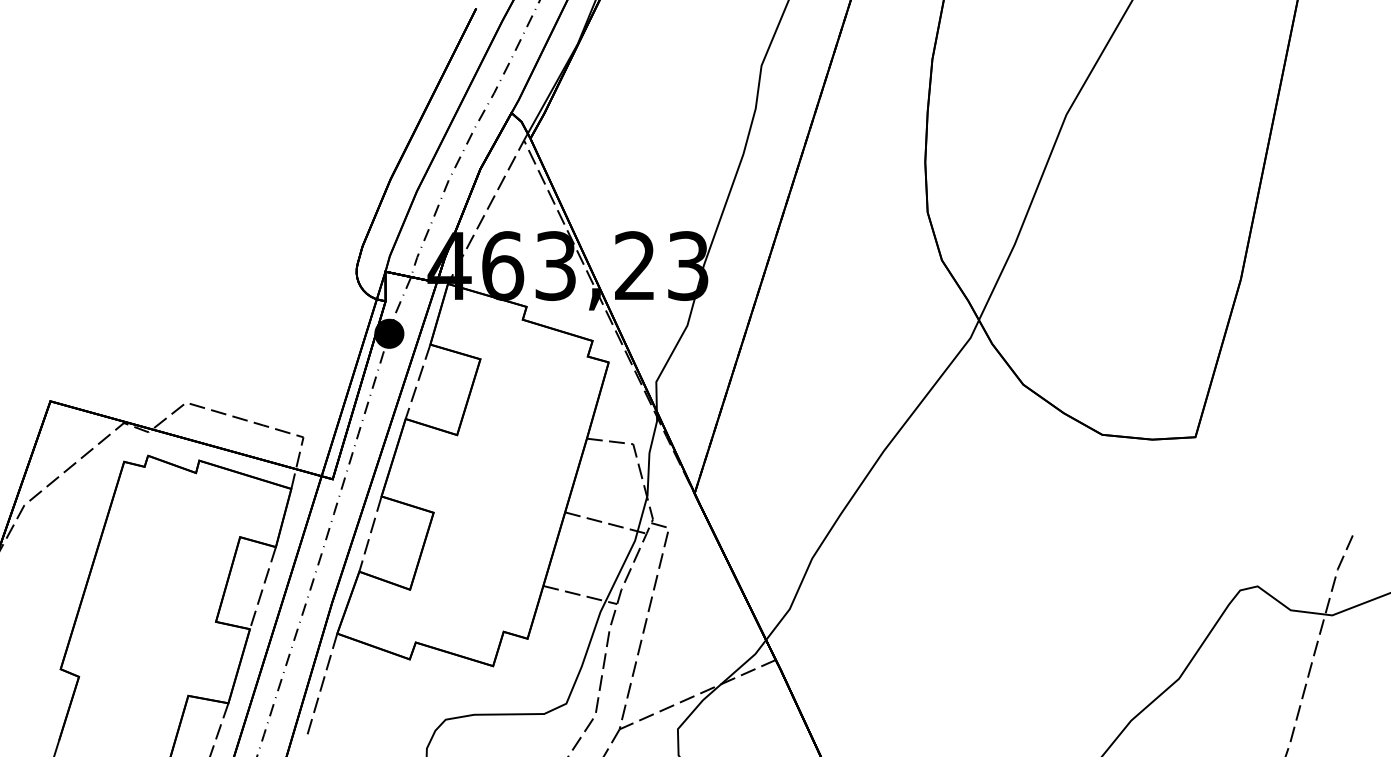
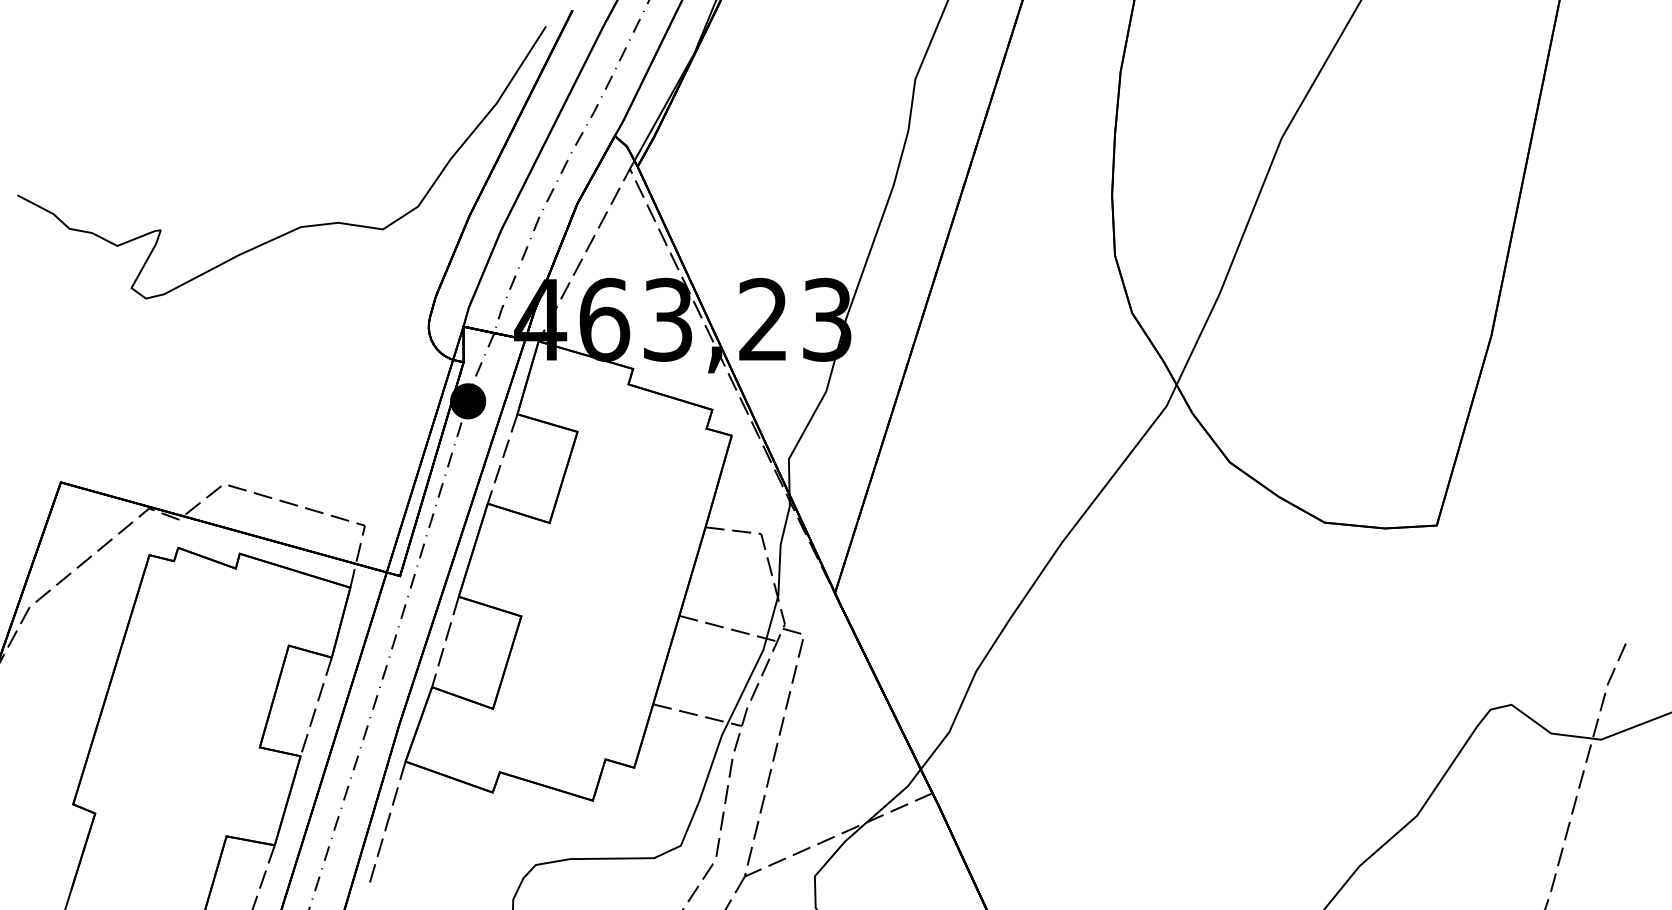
curve: (249, 188) -> (299, 226), added

